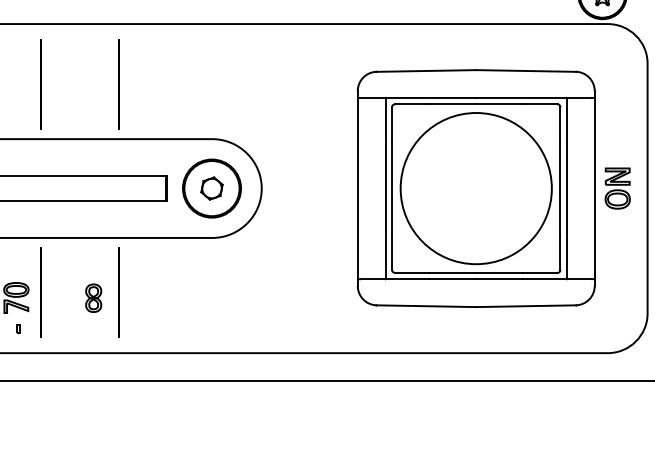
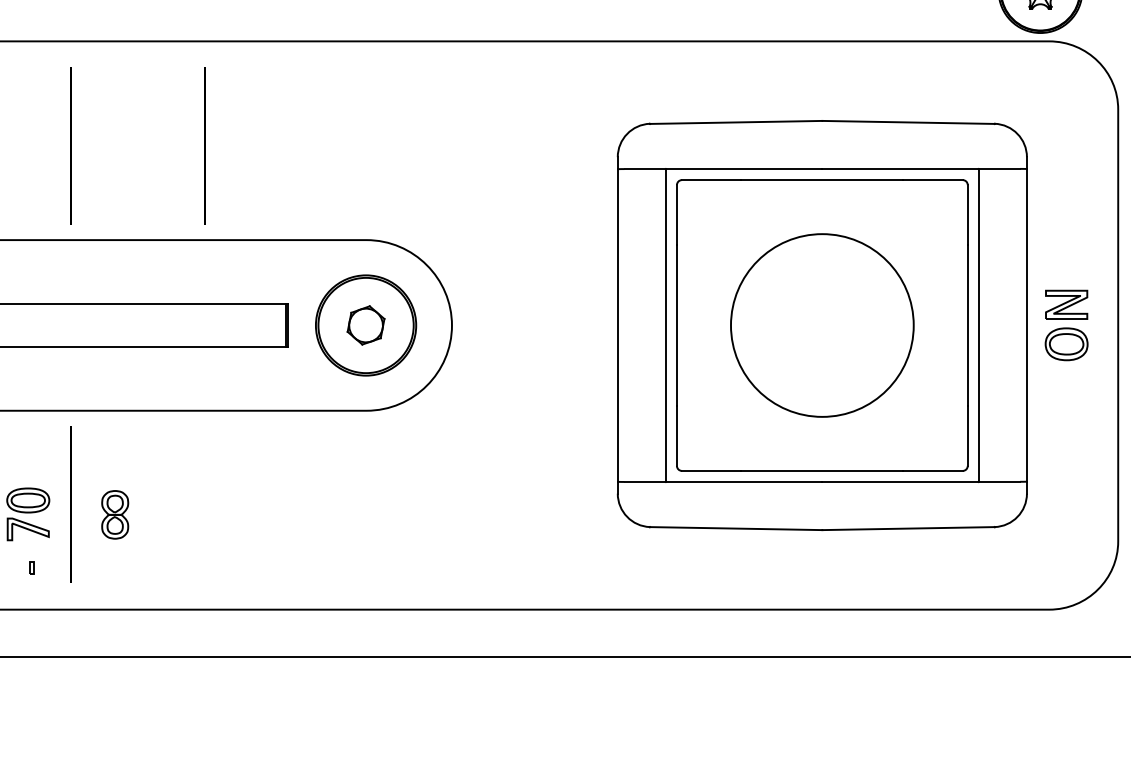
circle: (475, 188) -> (821, 325), size x0.7
line: (118, 292) -> (204, 504), removed
part: (93, 297) -> (114, 513), moved

